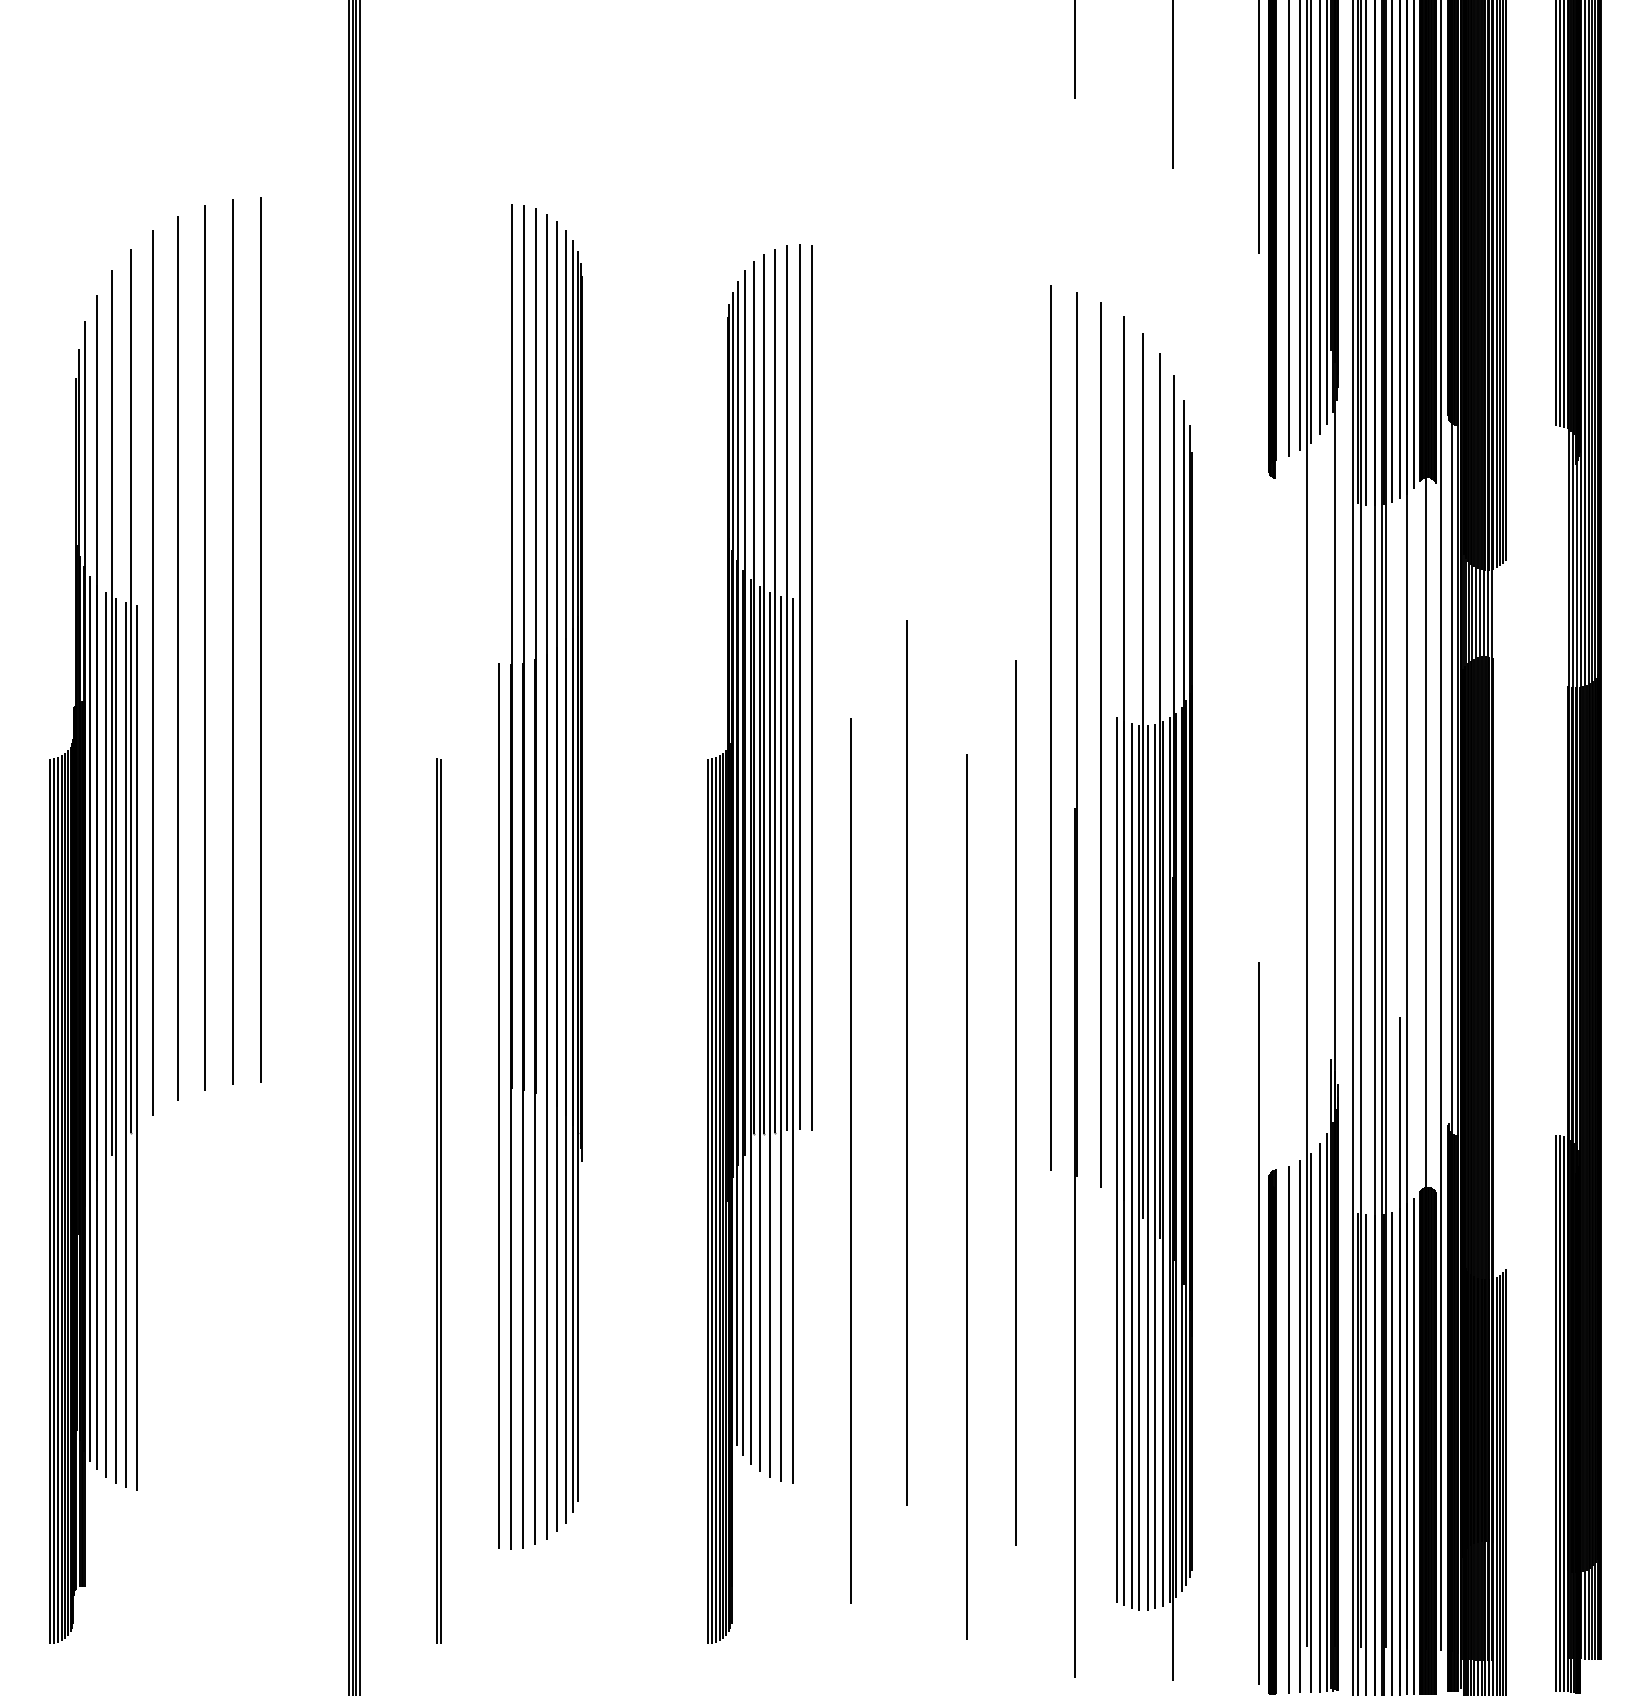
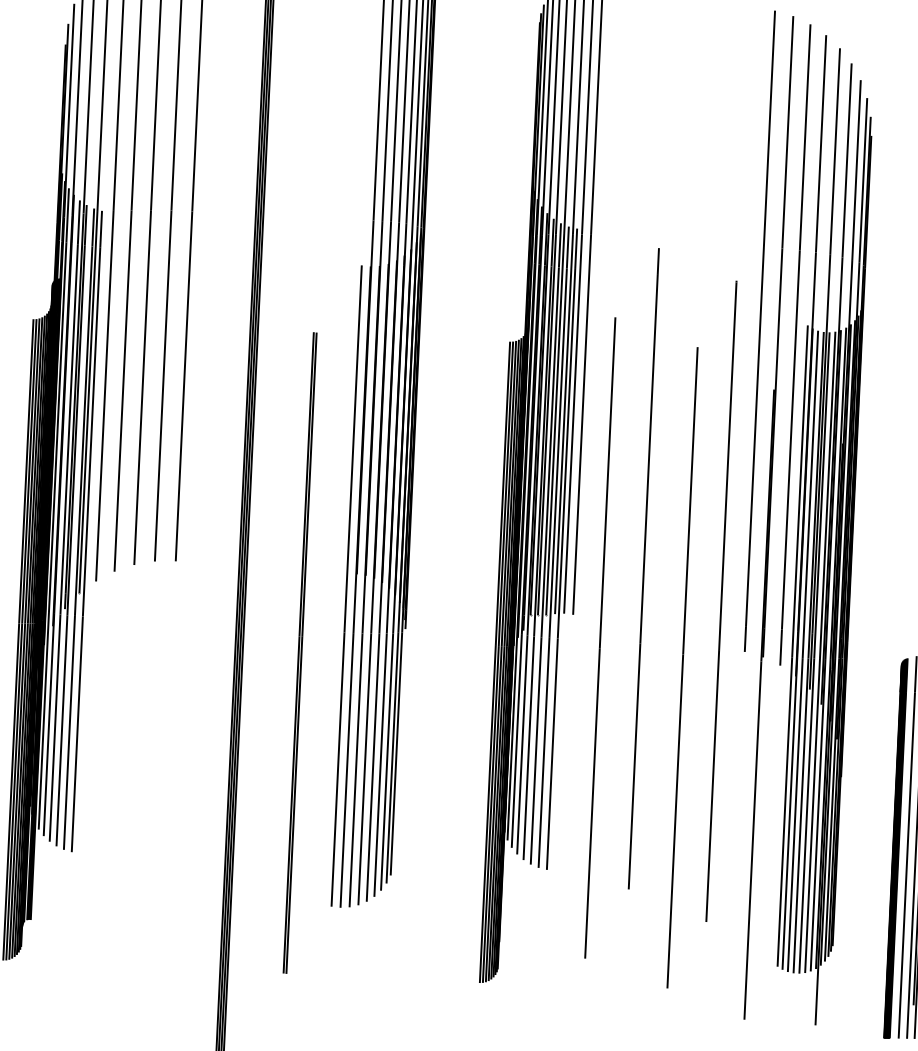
line: (1258, 1323) -> (889, 769), removed

